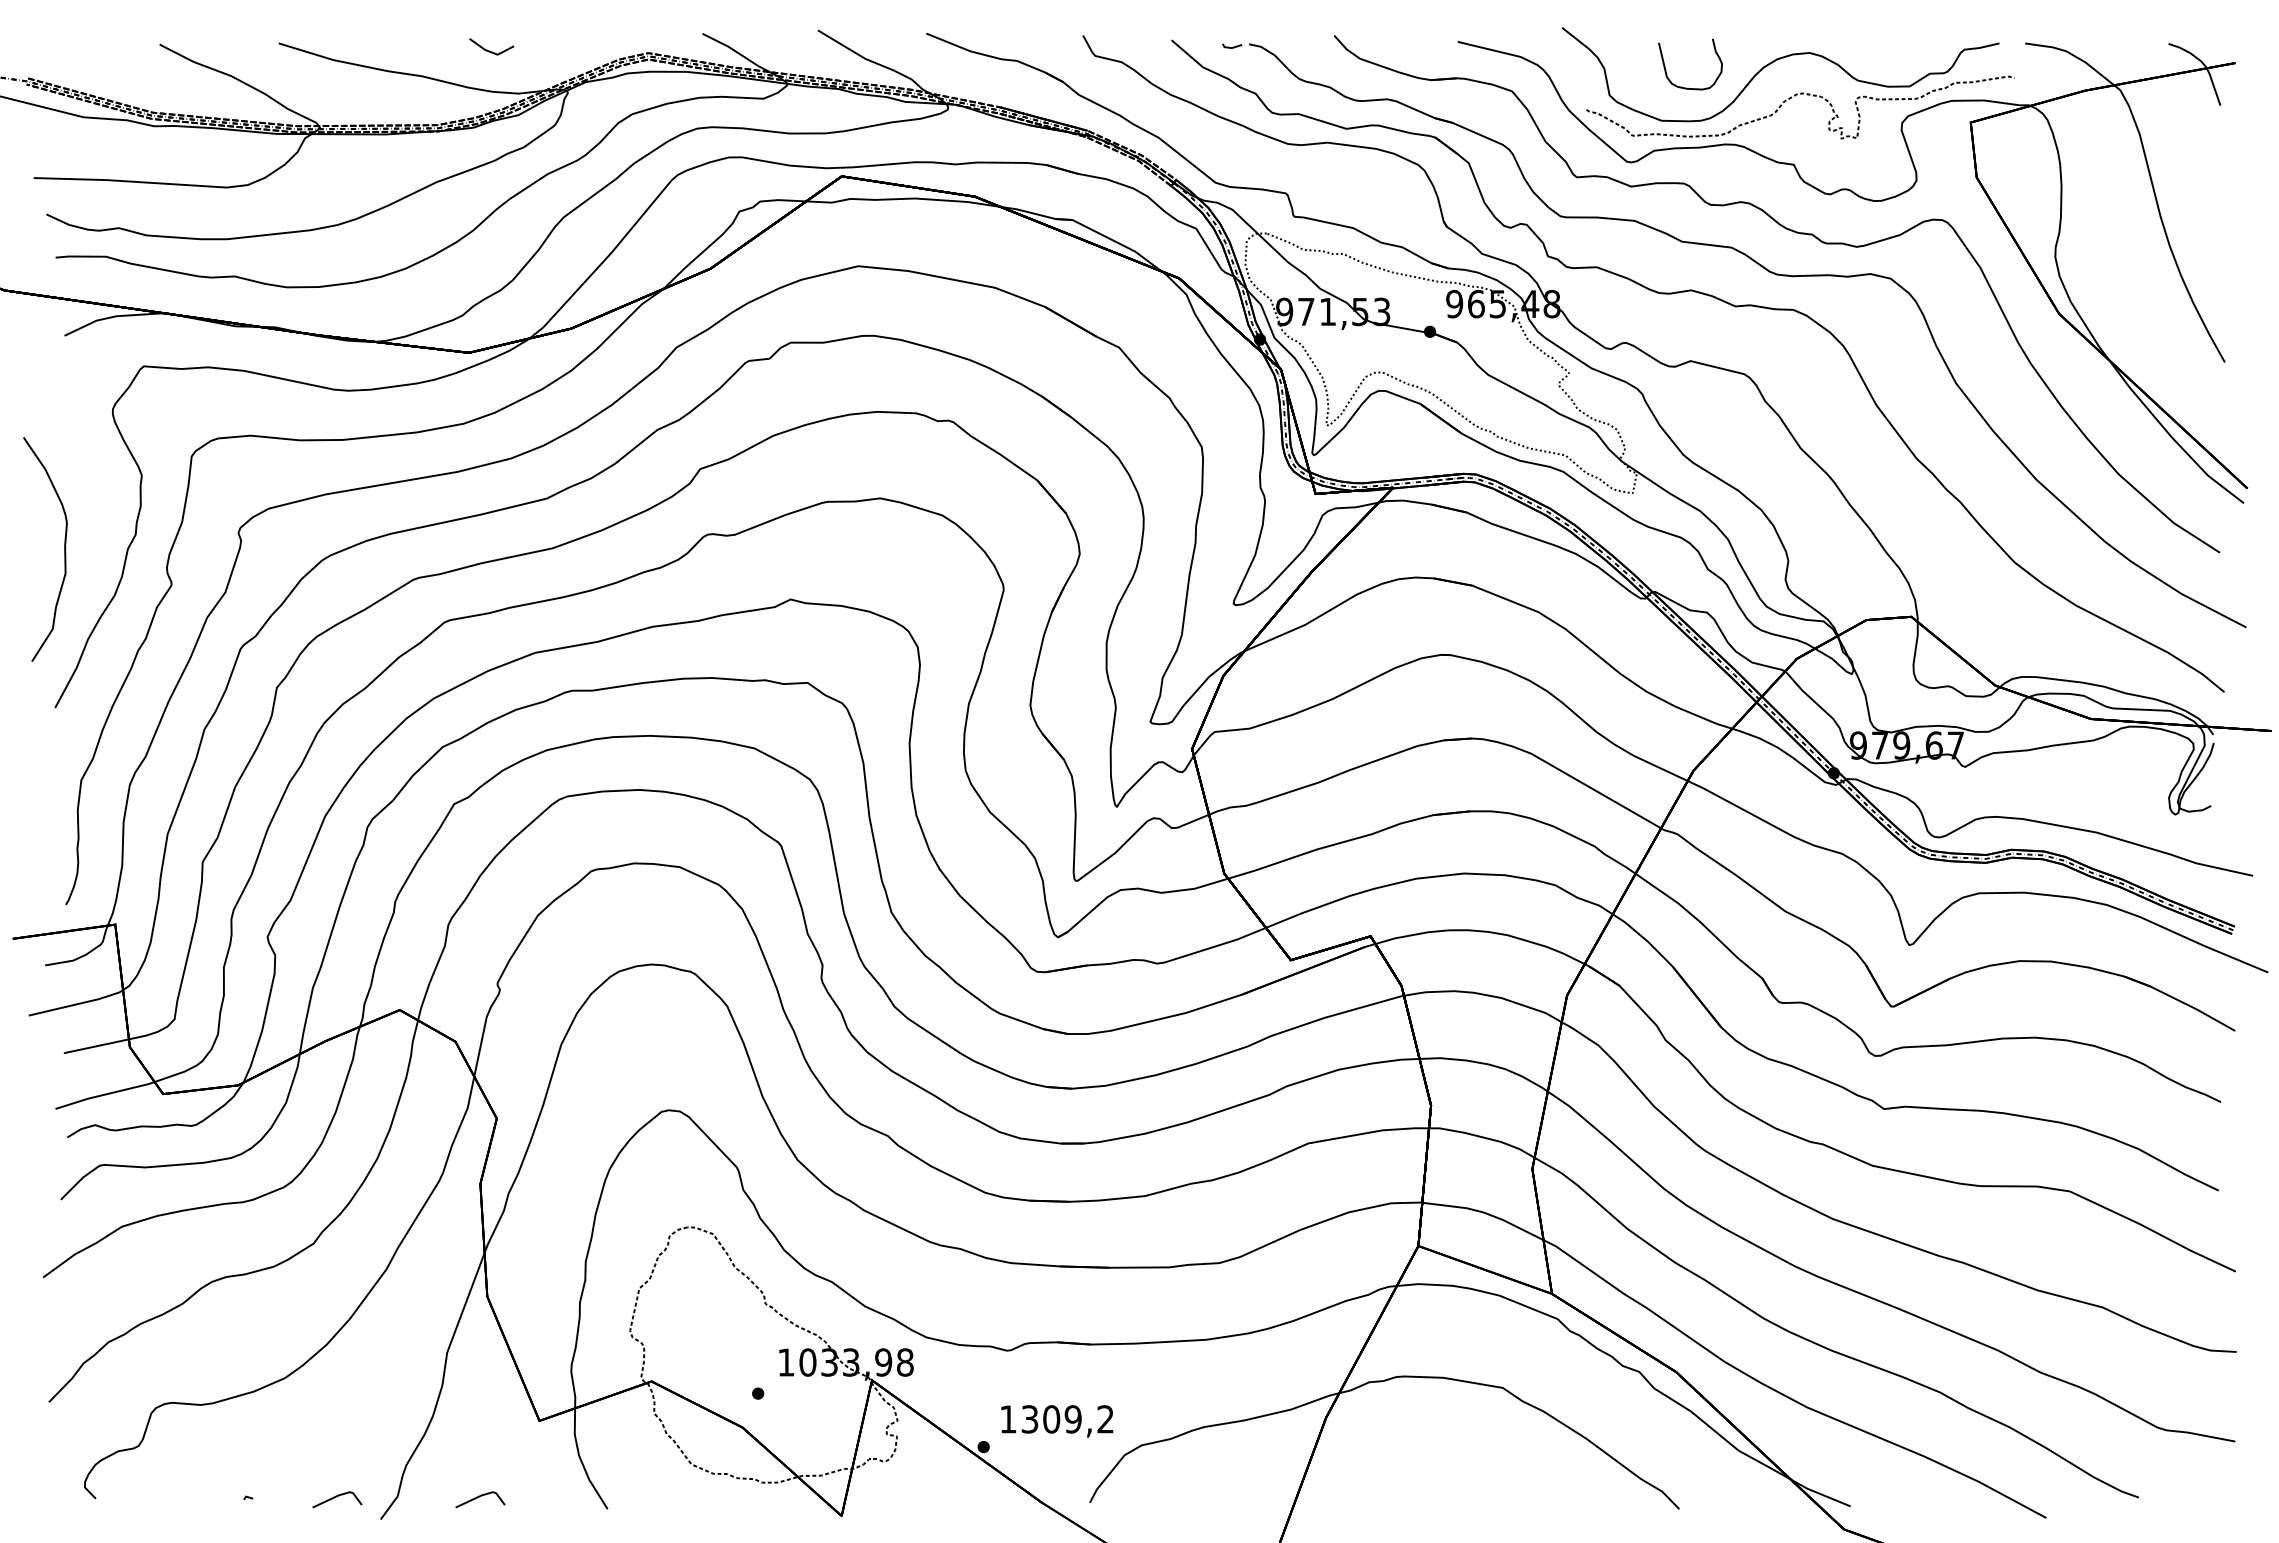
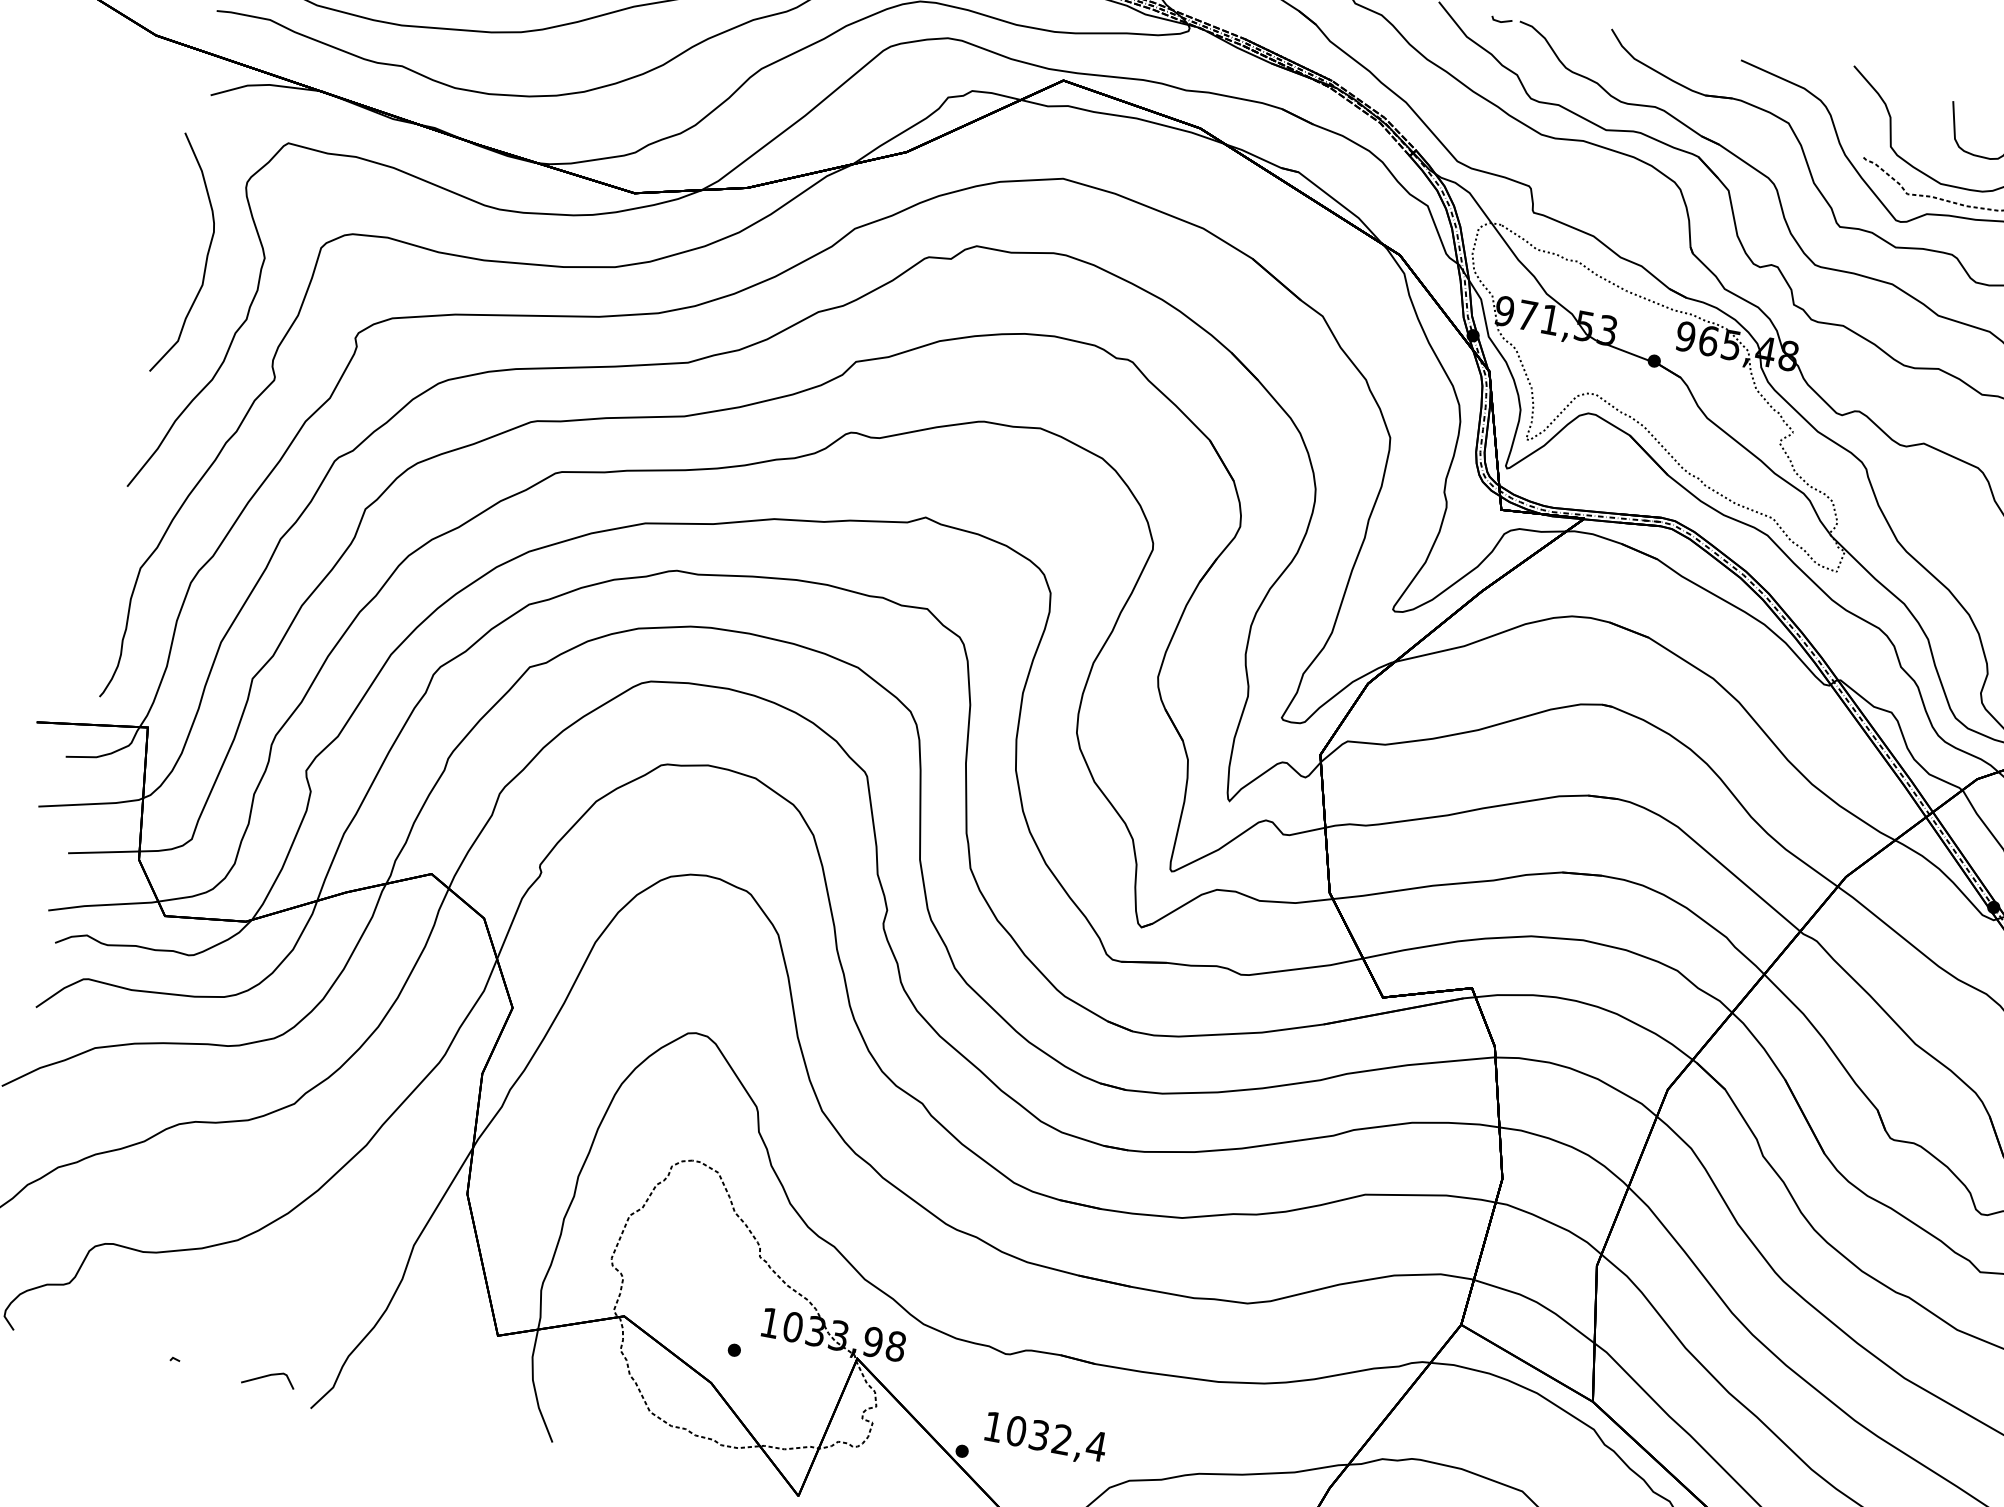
curve: (64, 549) -> (206, 259), moved
text: (1067, 1419) -> (1056, 1438), 1309,2 -> 1032,4
line: (479, 1497) -> (419, 1404), removed

